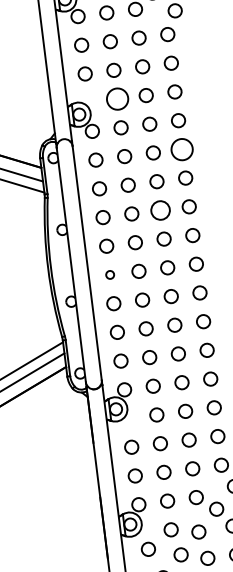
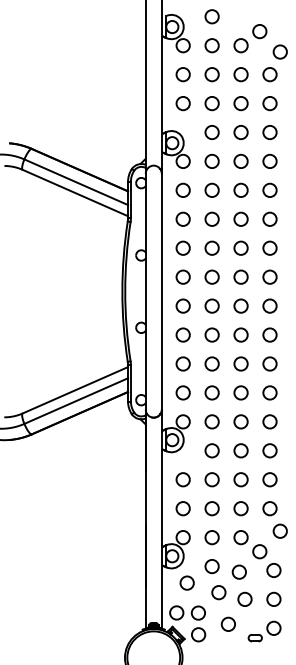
circle: (116, 99) -> (211, 132), size x0.62
circle: (181, 148) -> (269, 189), size x0.62
circle: (159, 209) -> (240, 247), size x0.71
circle: (109, 274) -> (182, 305), size x1.67

